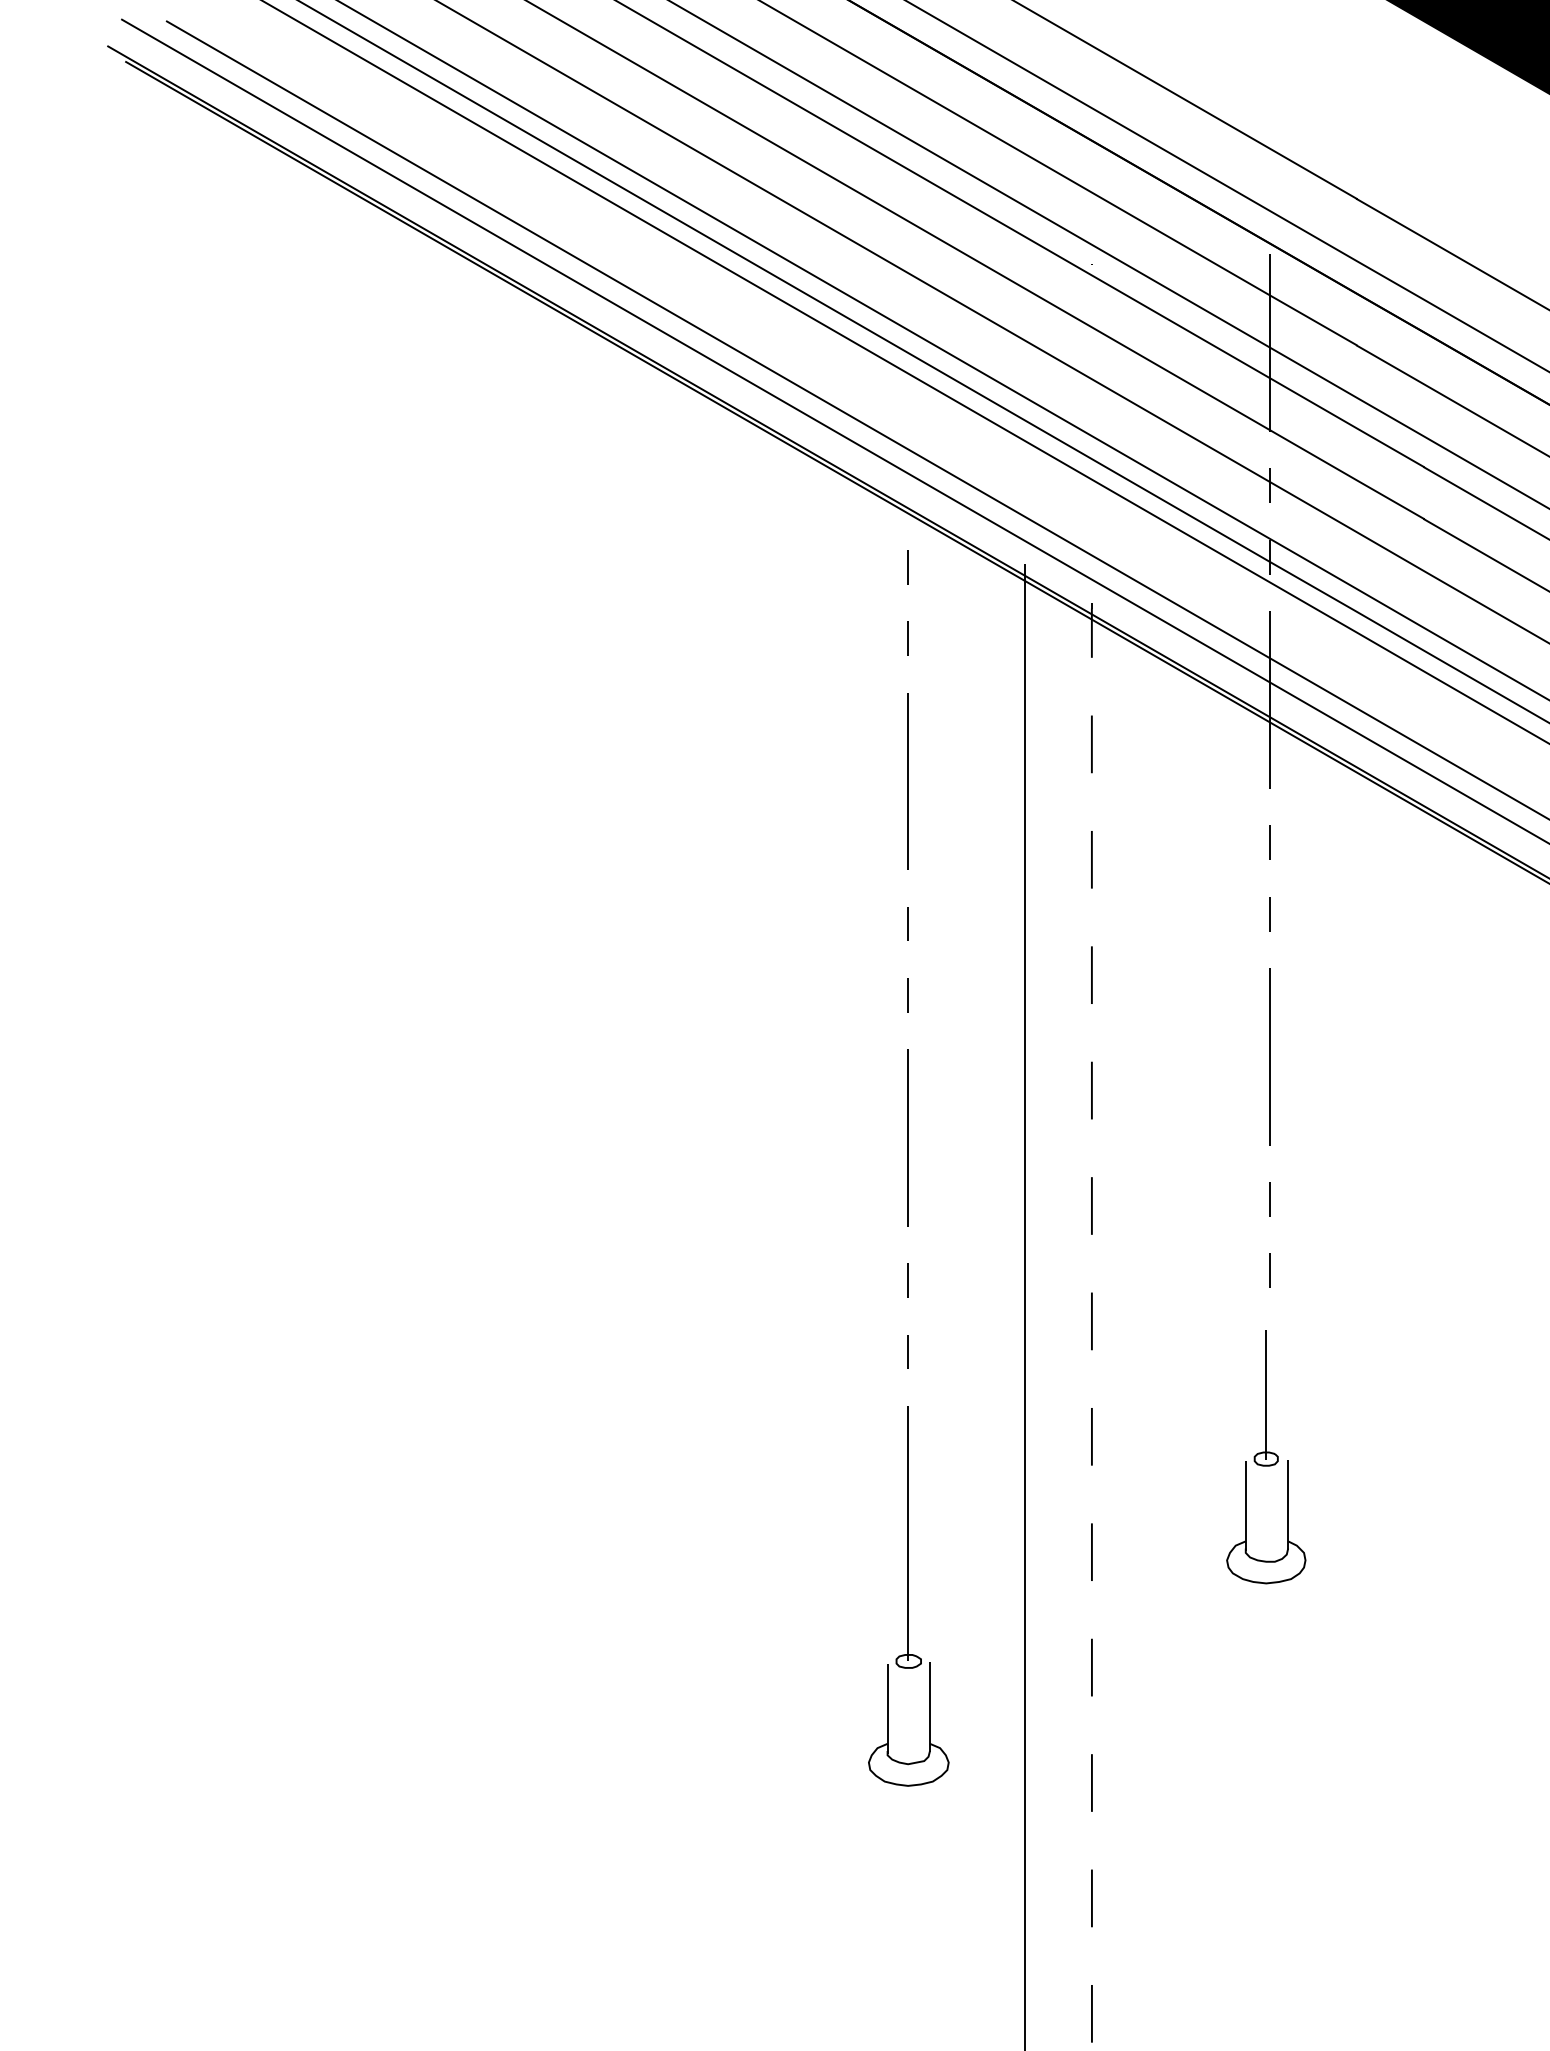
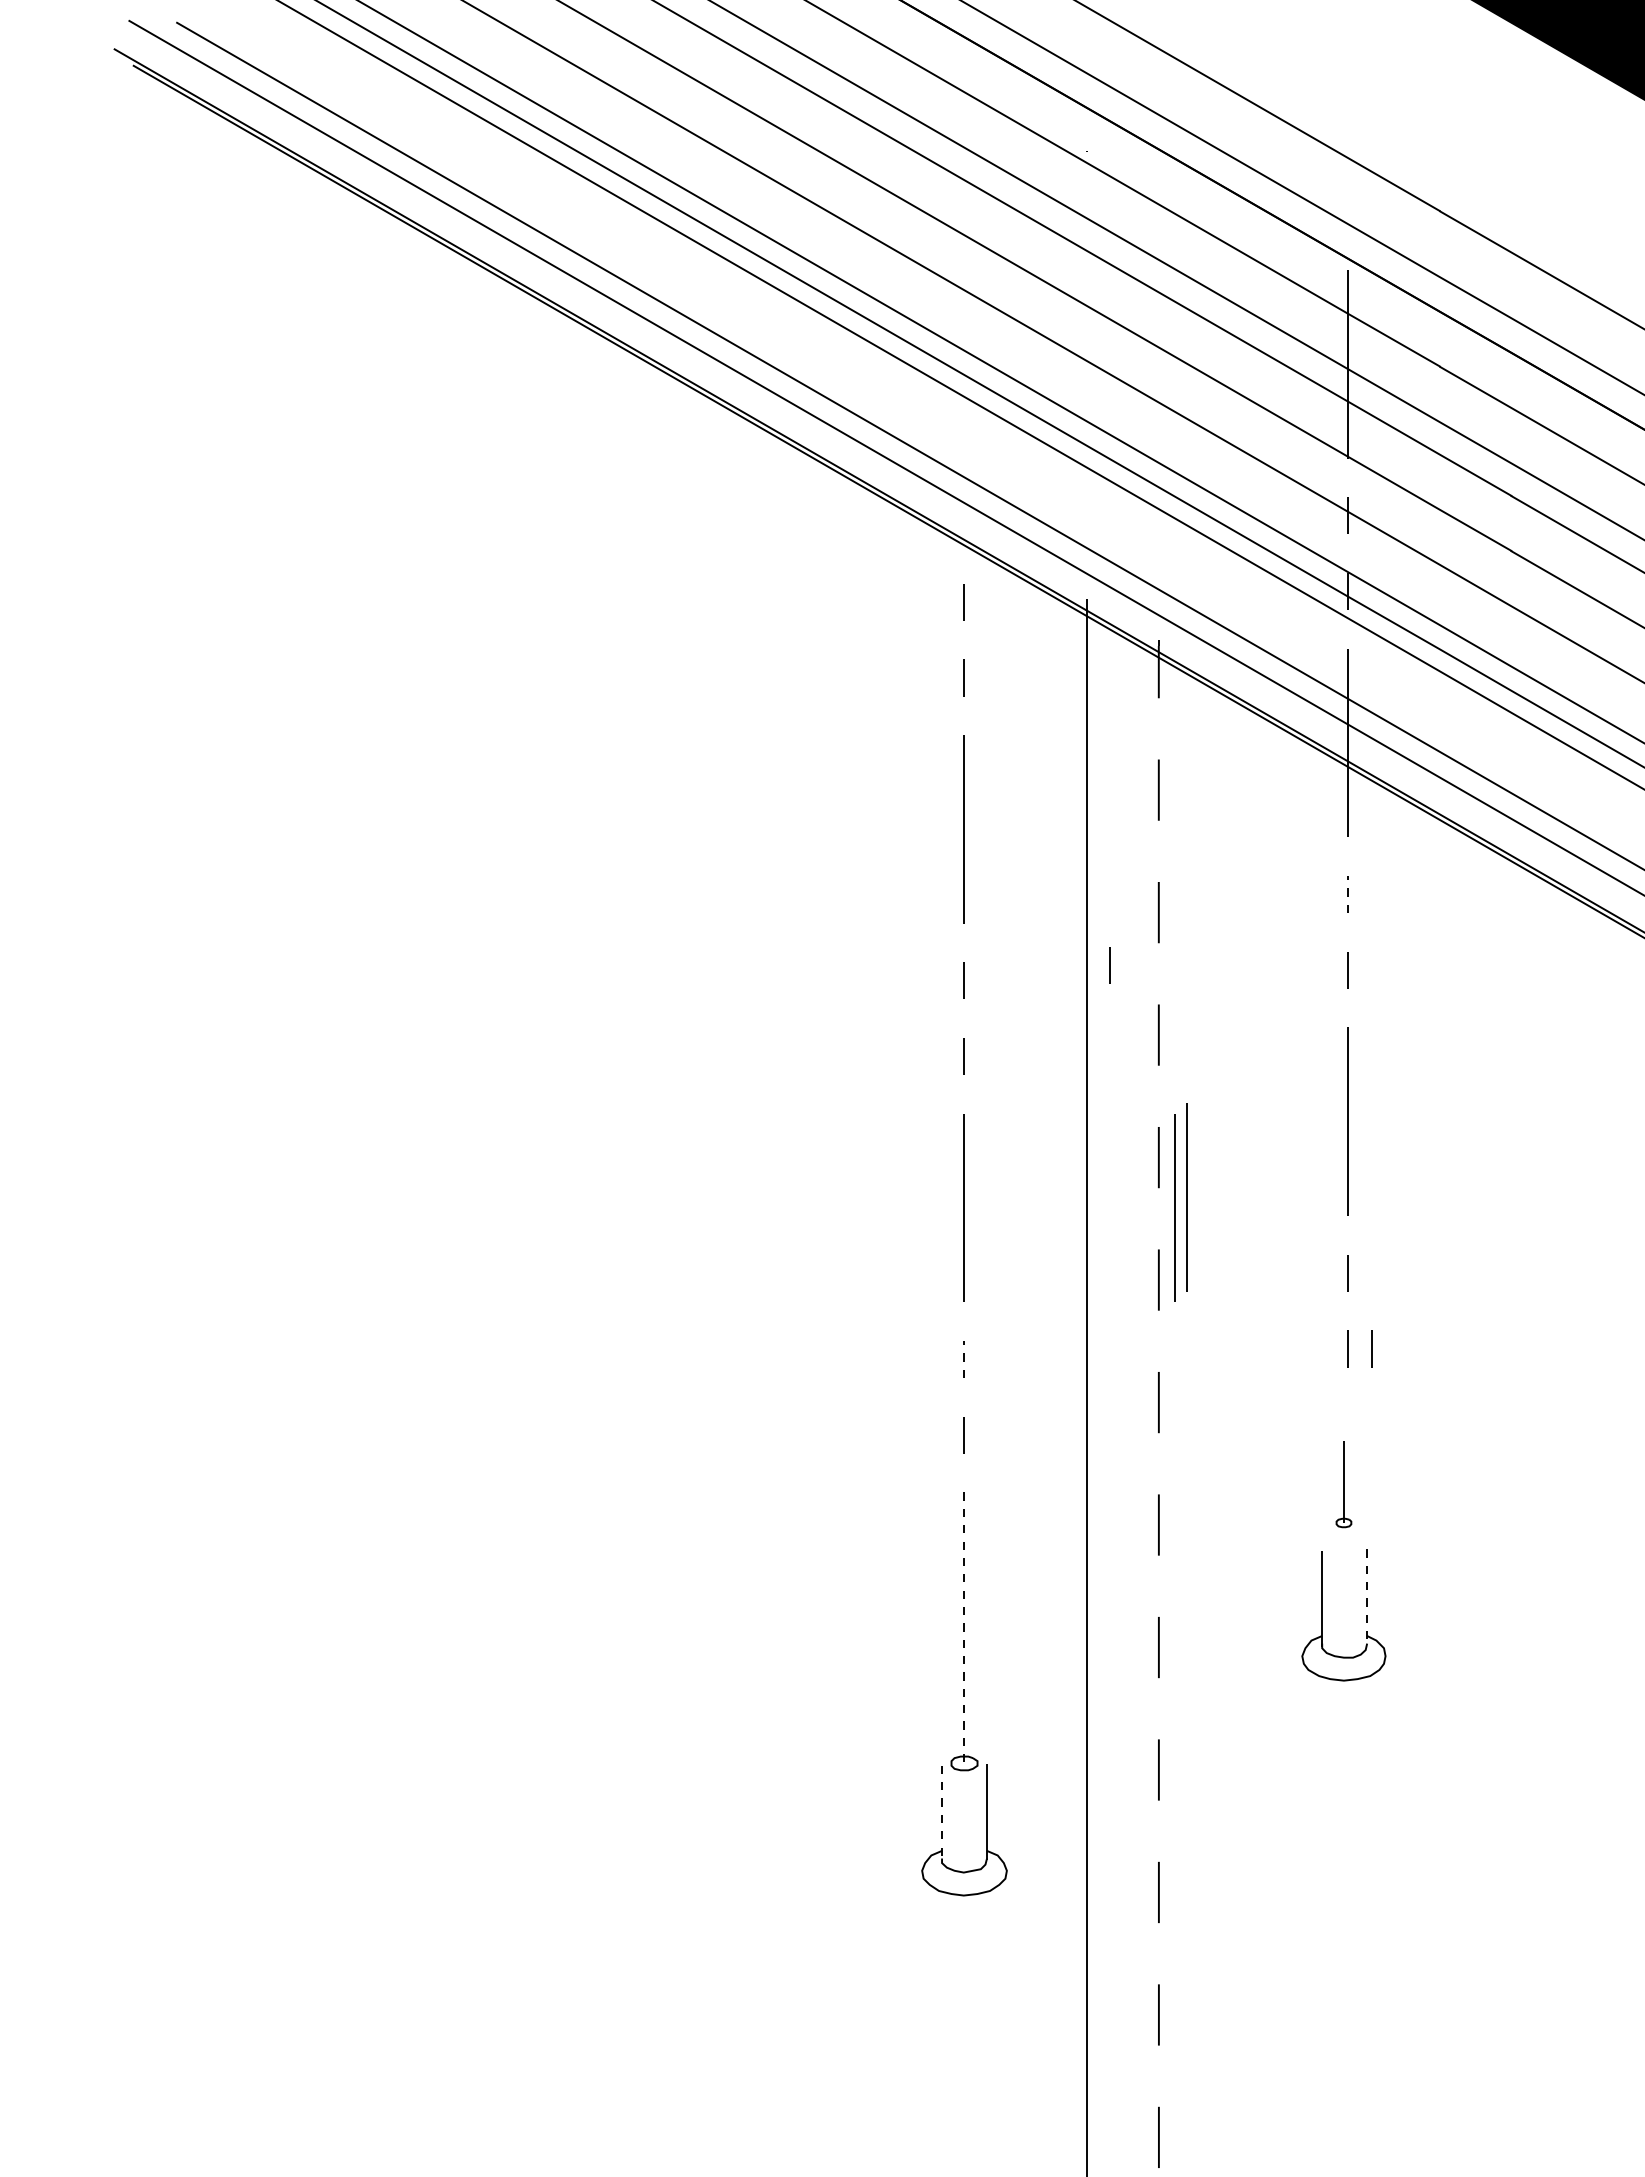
line: (1269, 842) -> (1347, 894), solid -> dashed
line: (1045, 909) -> (1109, 965), added
line: (1117, 1128) -> (1186, 1197), added
line: (1106, 1137) -> (1174, 1207), added
line: (1292, 1270) -> (1371, 1348), added
line: (907, 1279) -> (963, 1358), solid -> dashed
part: (1265, 1398) -> (1343, 1484), size x0.6
line: (1288, 1506) -> (1367, 1599), solid -> dashed
line: (907, 1535) -> (963, 1629), solid -> dashed
line: (888, 1710) -> (942, 1815), solid -> dashed

